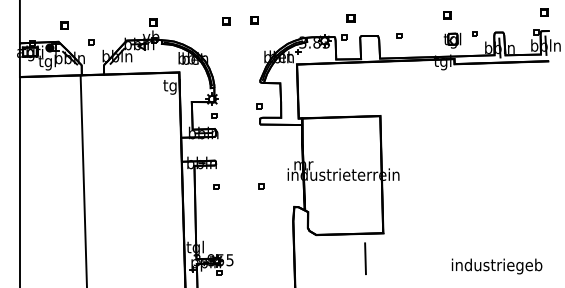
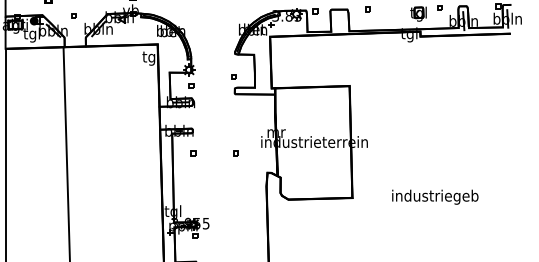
line: (365, 258) -> (335, 222), removed
text: (496, 266) -> (434, 197), moved

